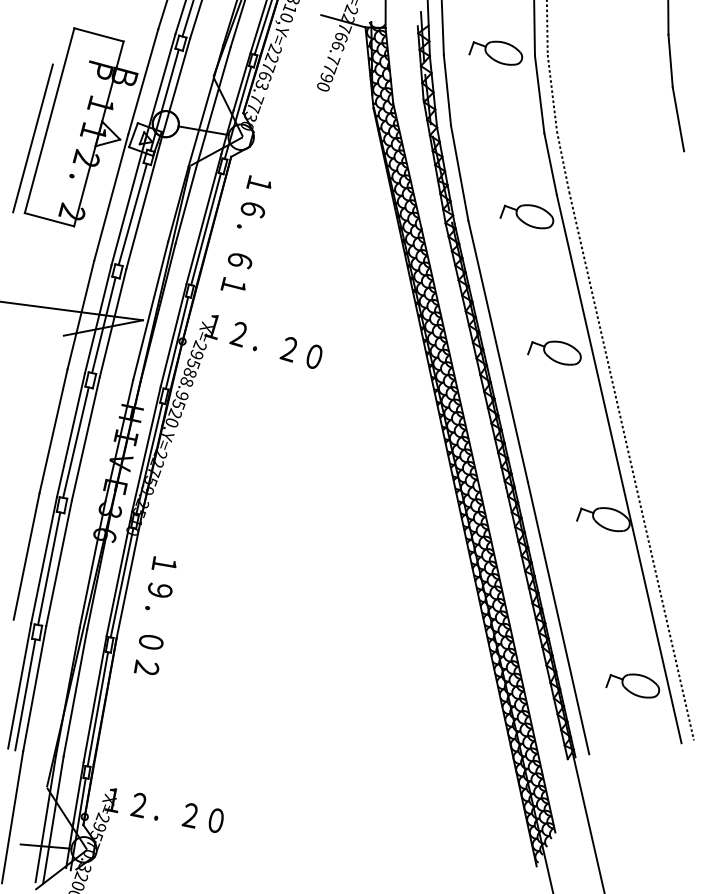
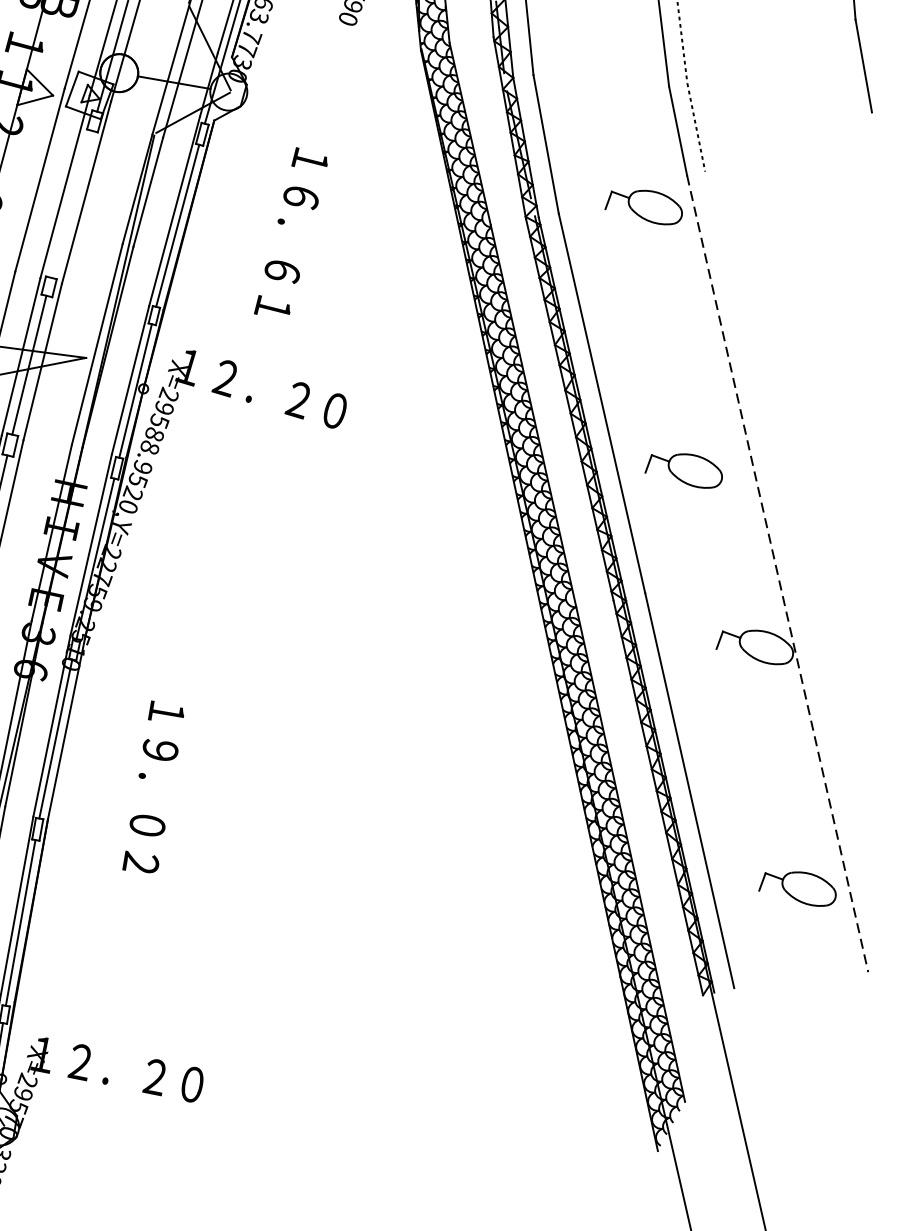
line: (132, 214) -> (70, 204), removed
text: (245, 232) -> (290, 230), moved
part: (554, 352) -> (683, 470), moved
line: (631, 465) -> (795, 568), removed
line: (619, 469) -> (778, 574), solid -> dashed
text: (155, 615) -> (153, 786), moved

